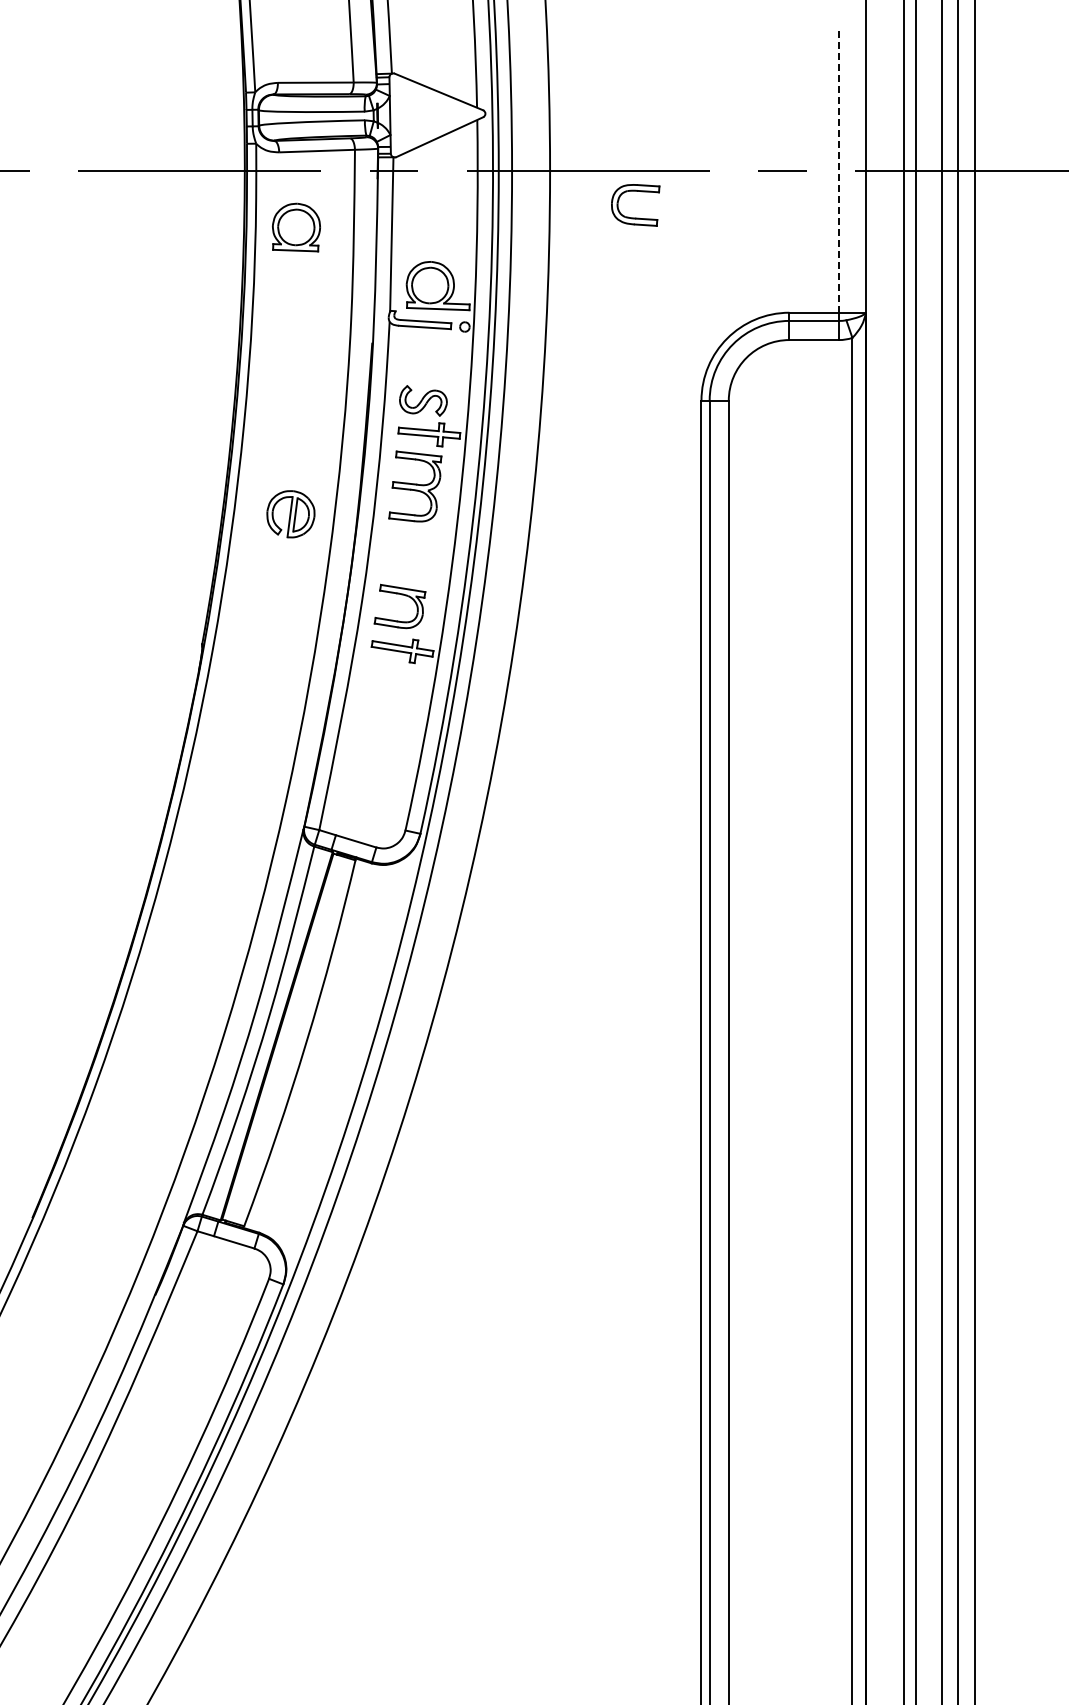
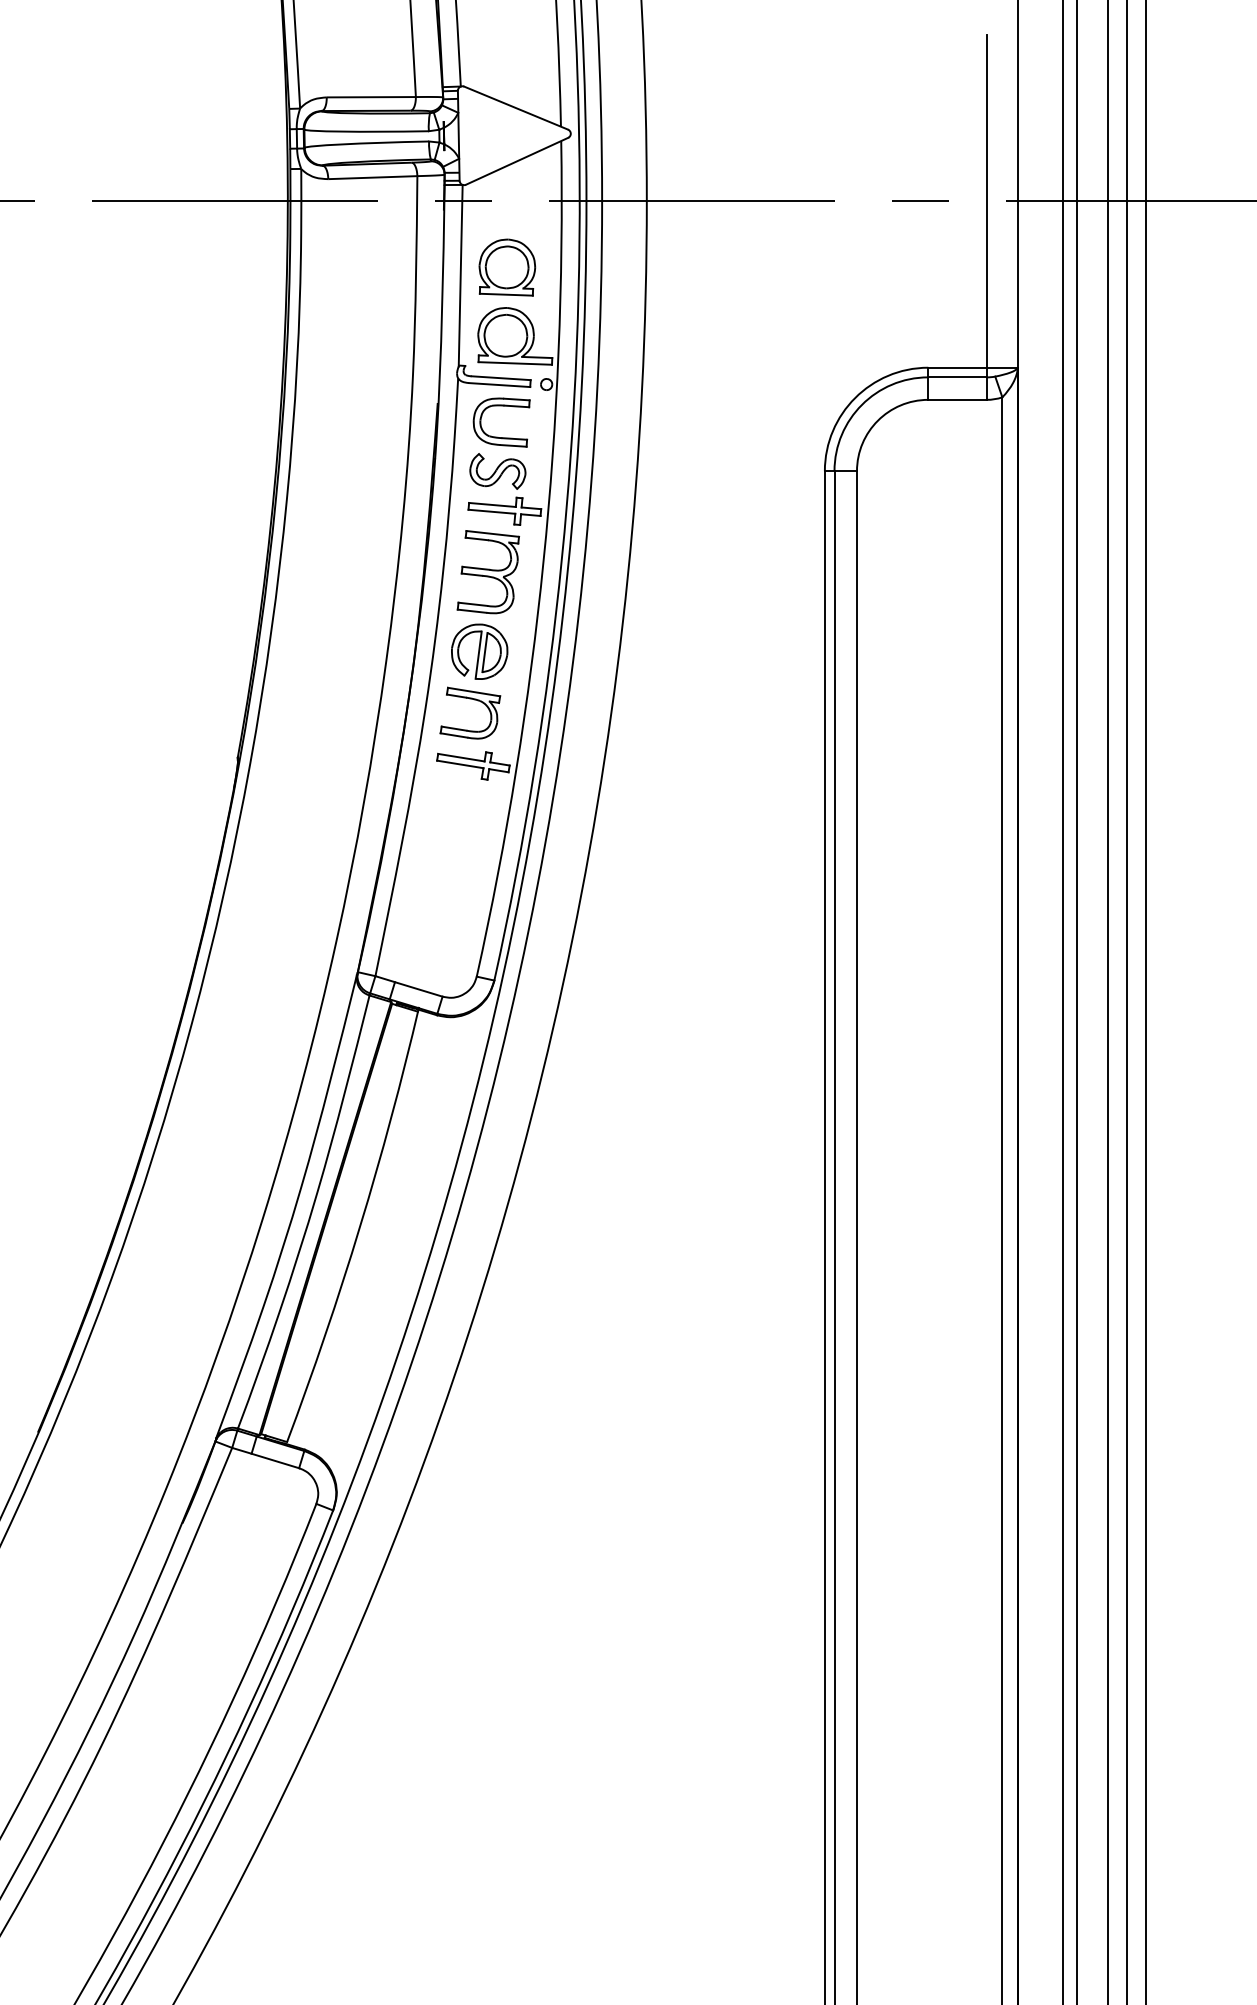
line: (839, 171) -> (987, 201), dashed -> solid
part: (635, 217) -> (501, 436), moved
part: (296, 227) -> (507, 267), moved
part: (290, 514) -> (479, 652), moved

